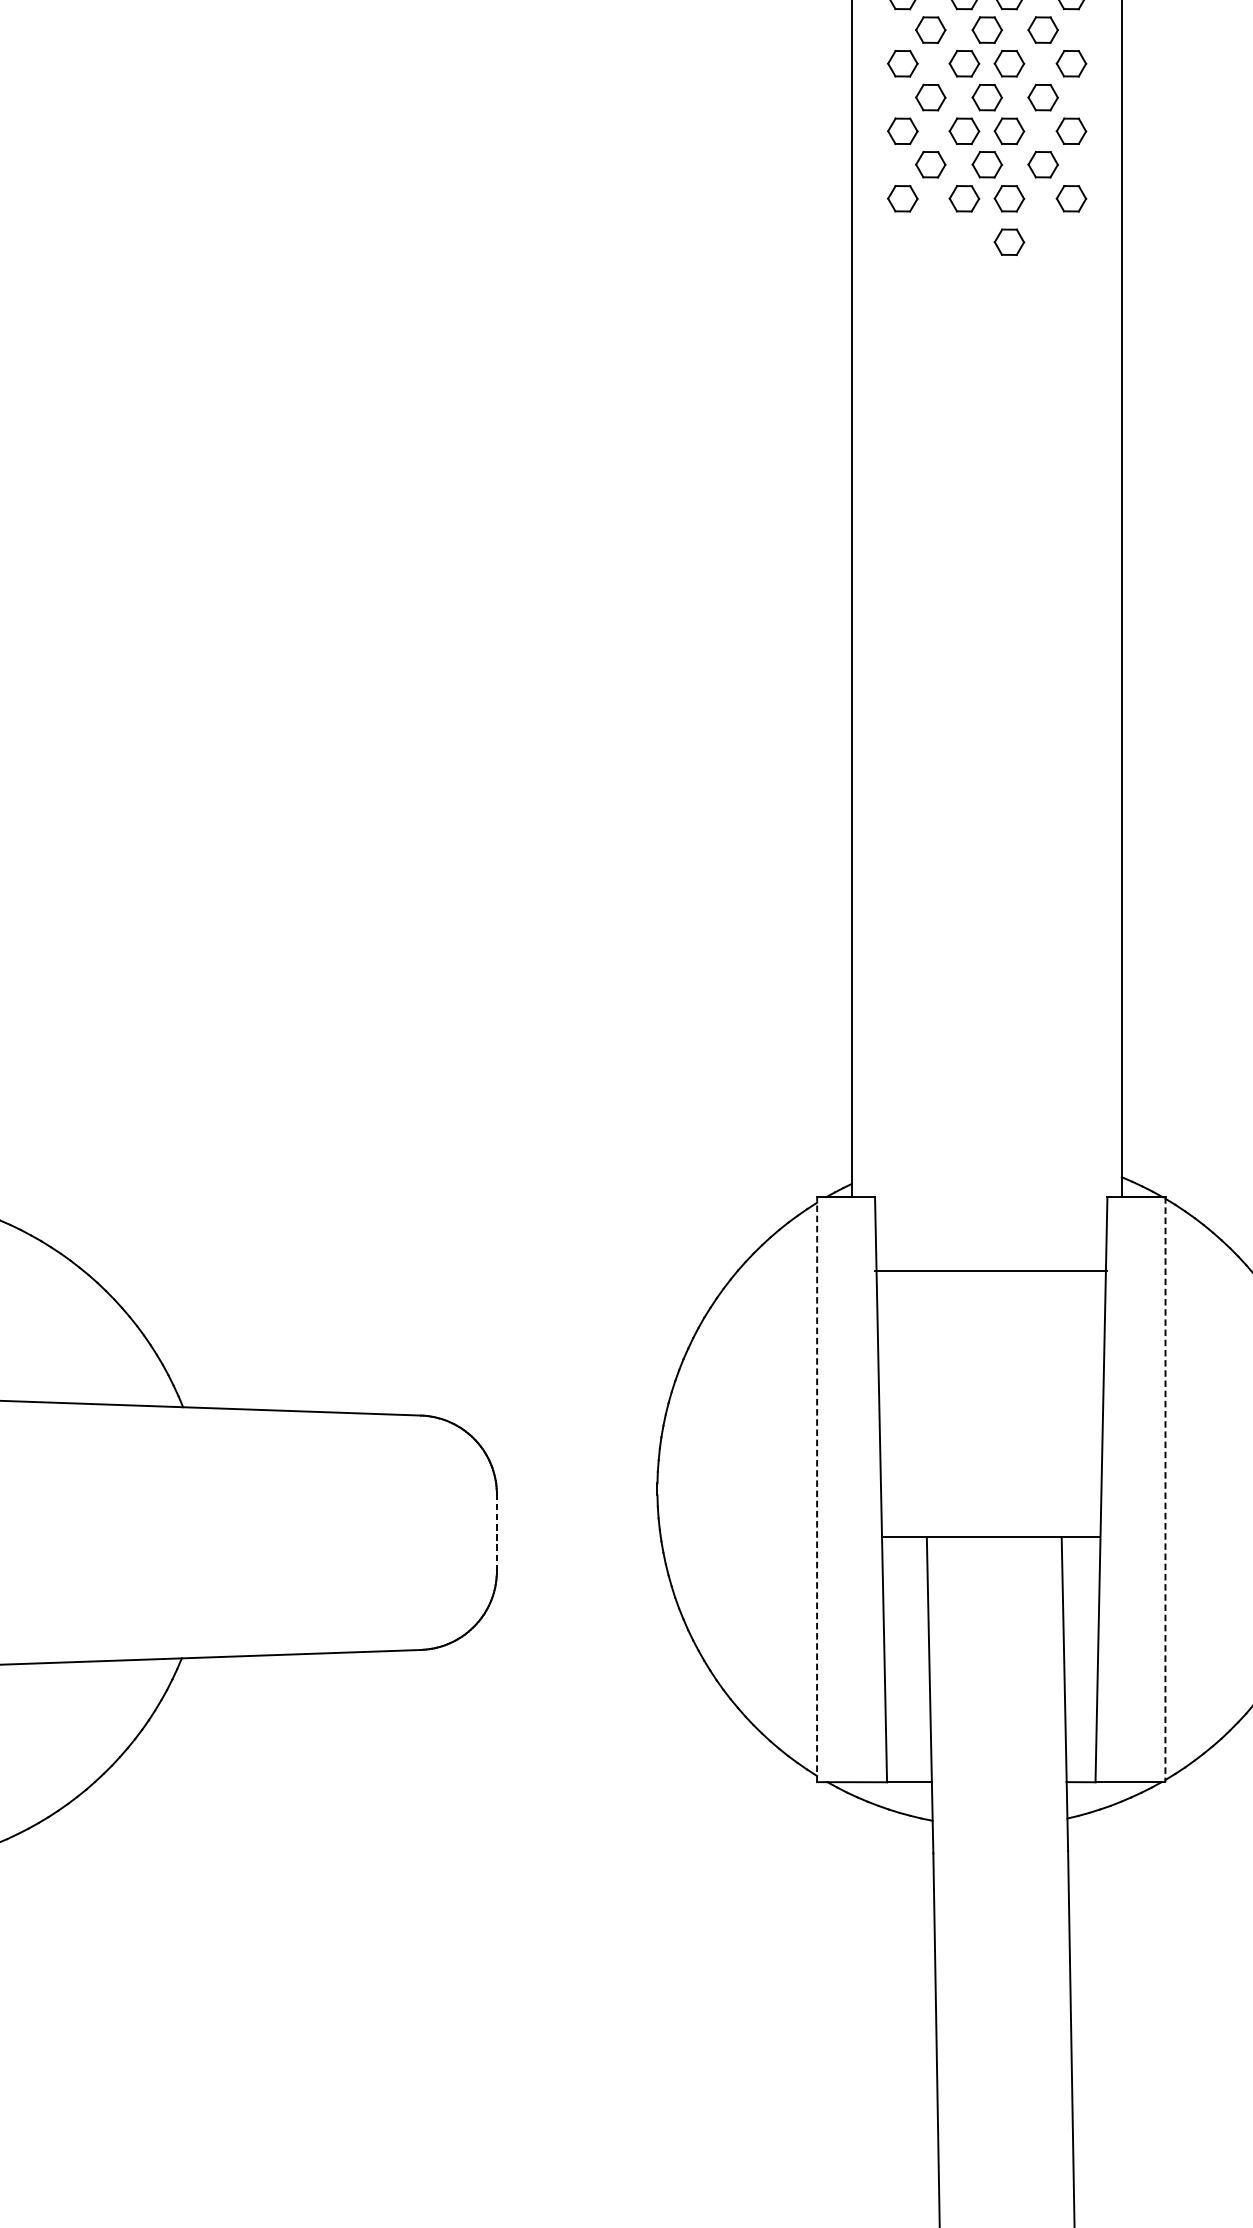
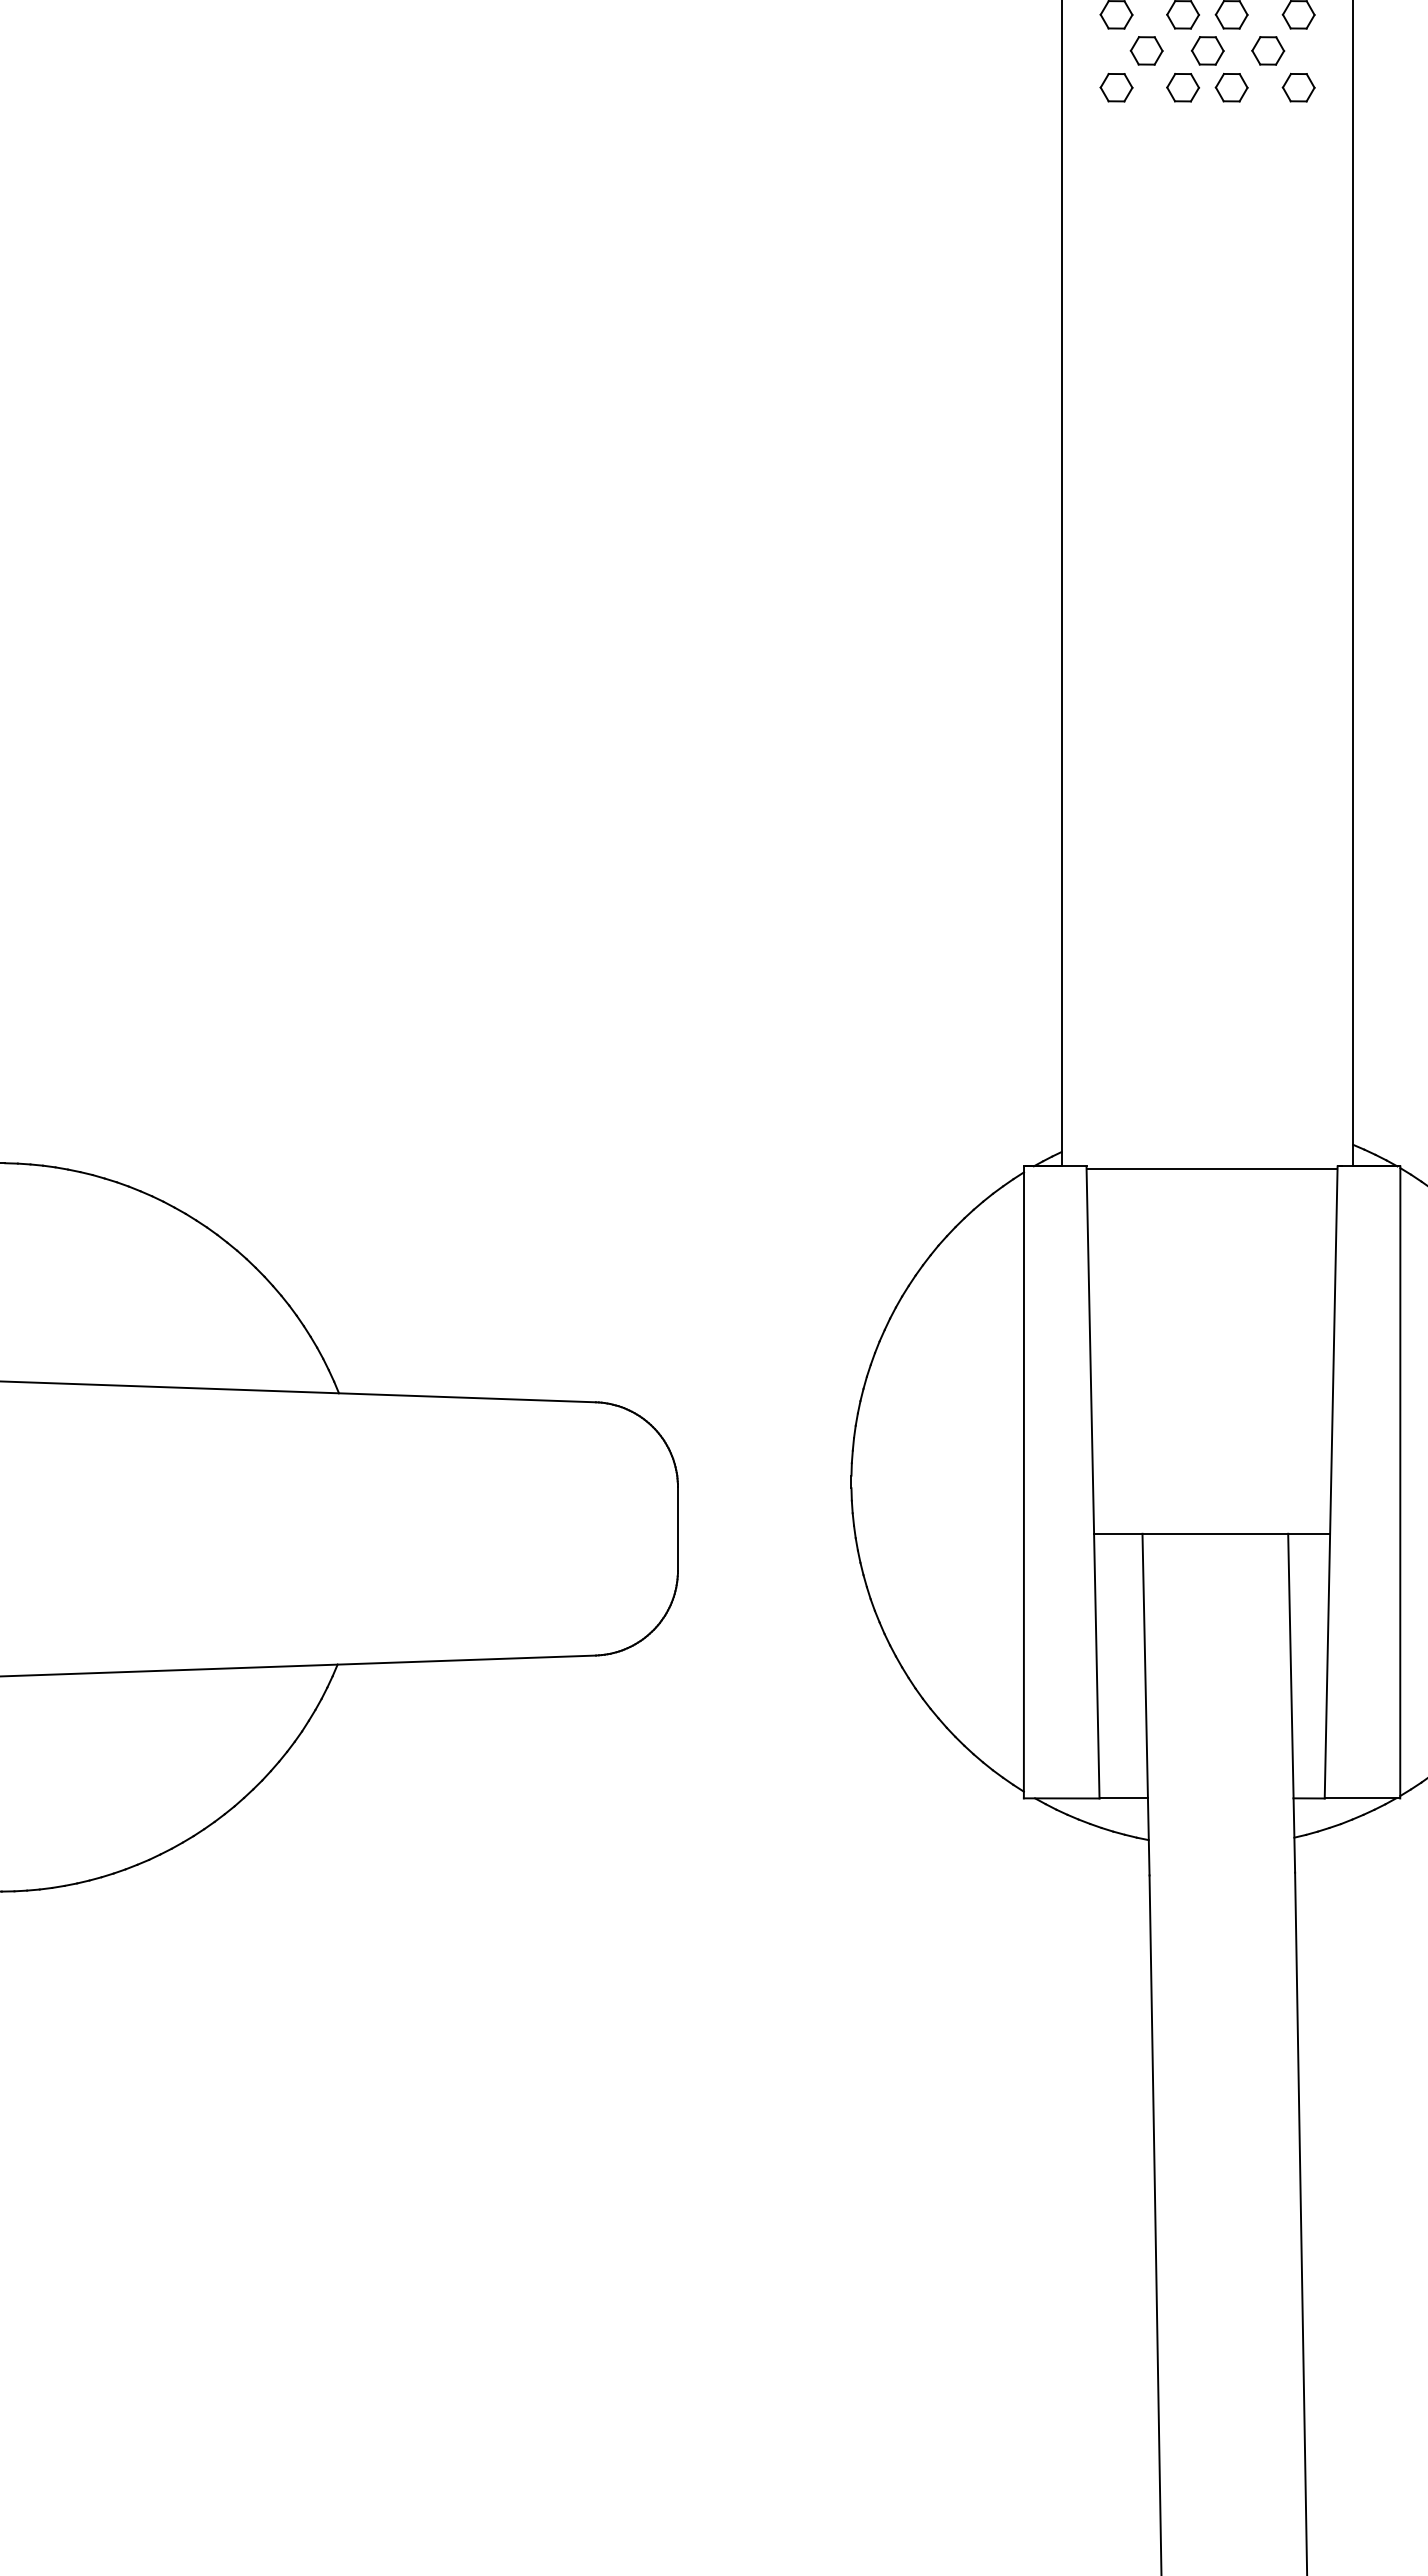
part: (1009, 242) -> (1231, 134), removed
line: (990, 1271) -> (1211, 1169), moved
line: (816, 1489) -> (1023, 1482), dashed -> solid
line: (1165, 1489) -> (1400, 1482), dashed -> solid
line: (496, 1532) -> (677, 1528), dashed -> solid

